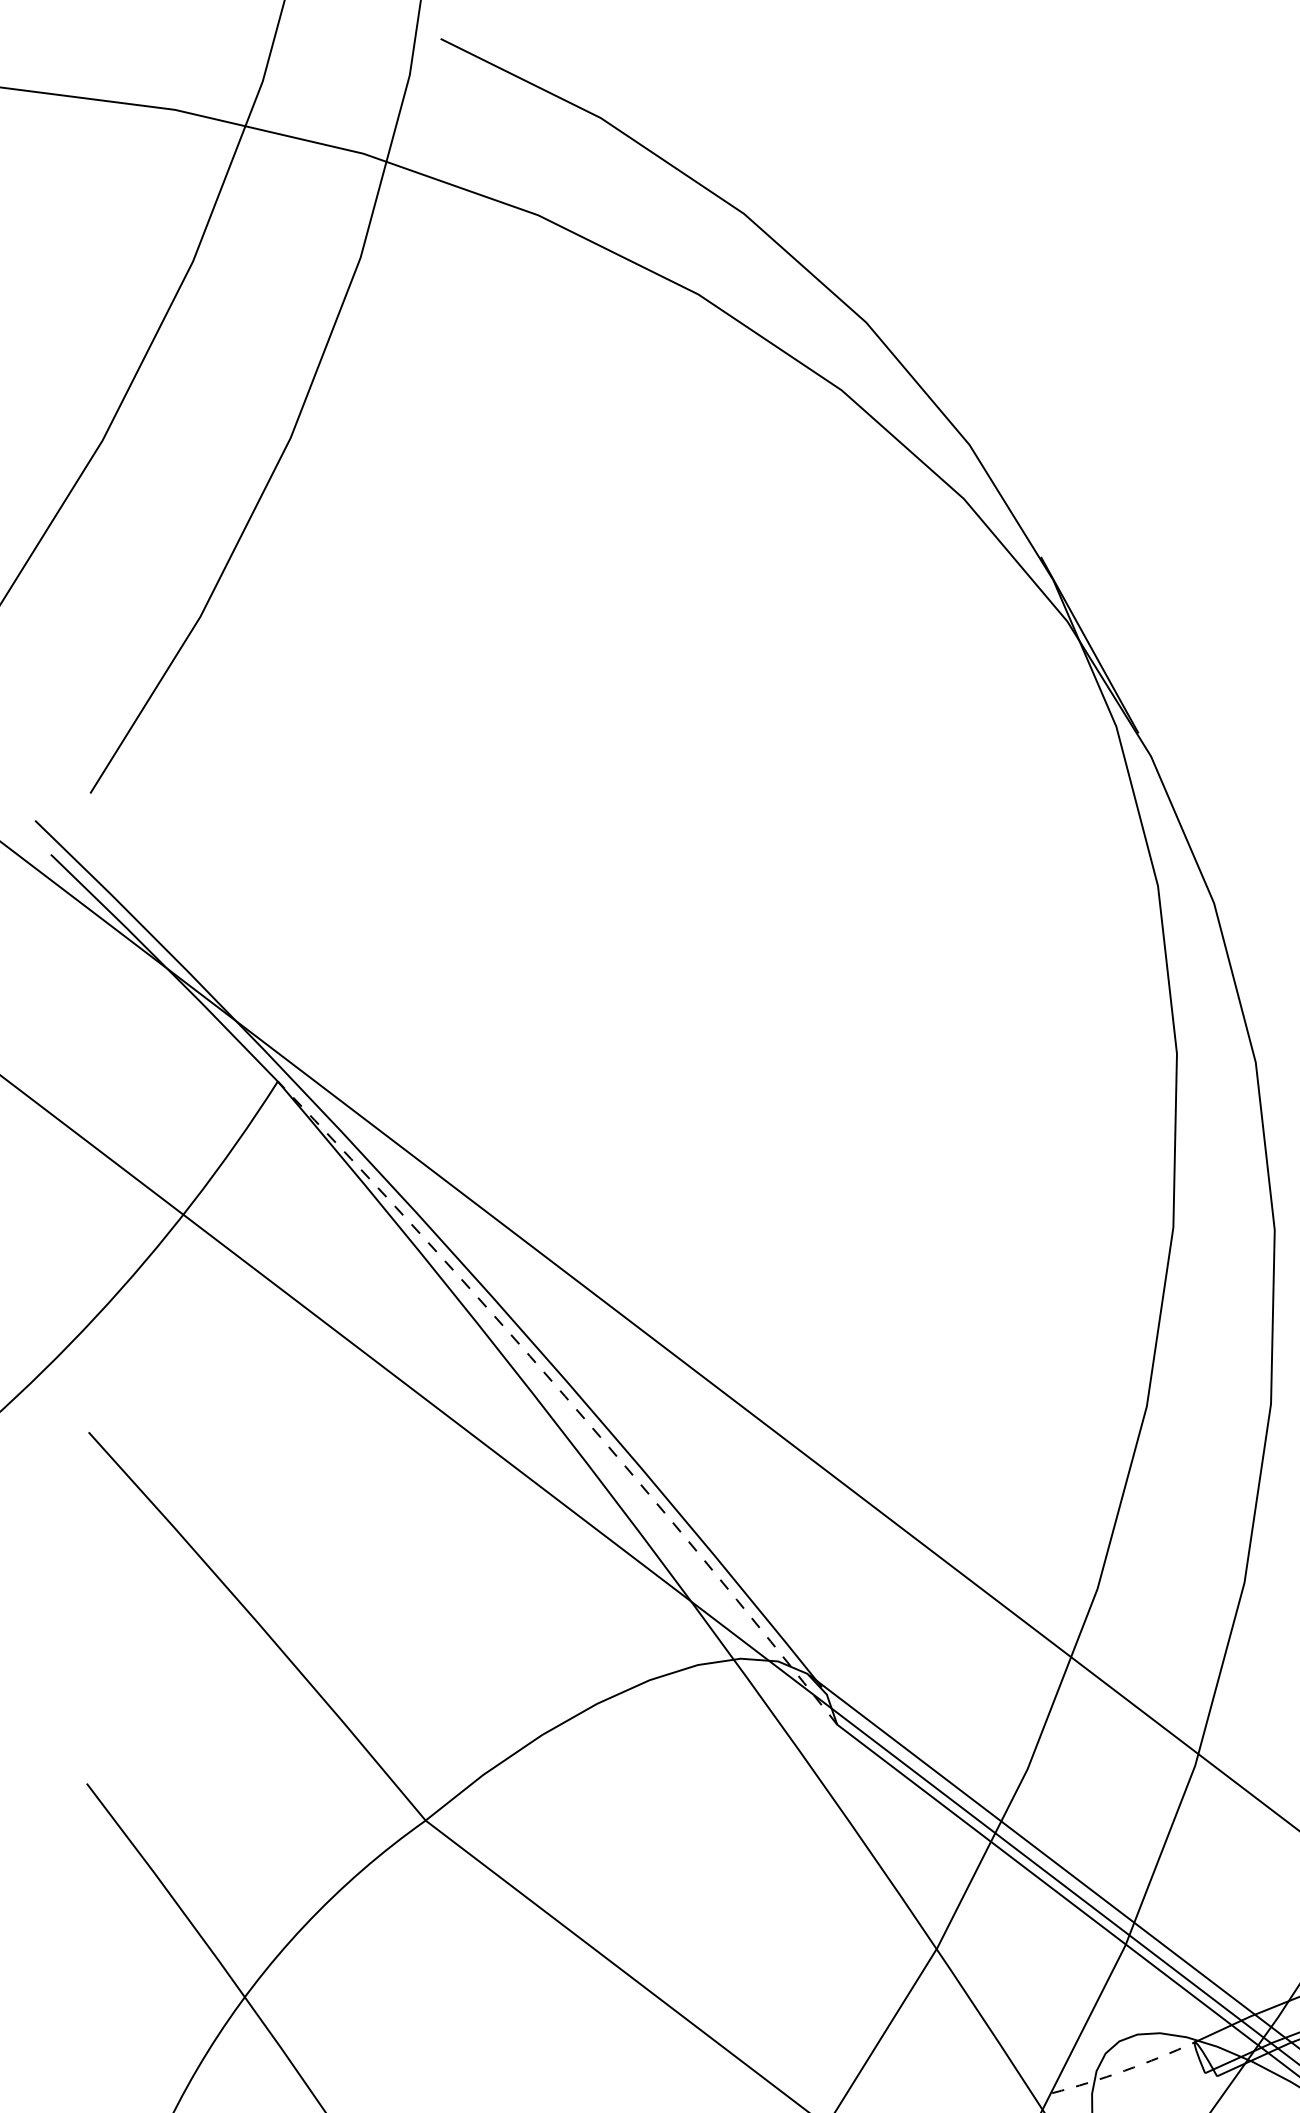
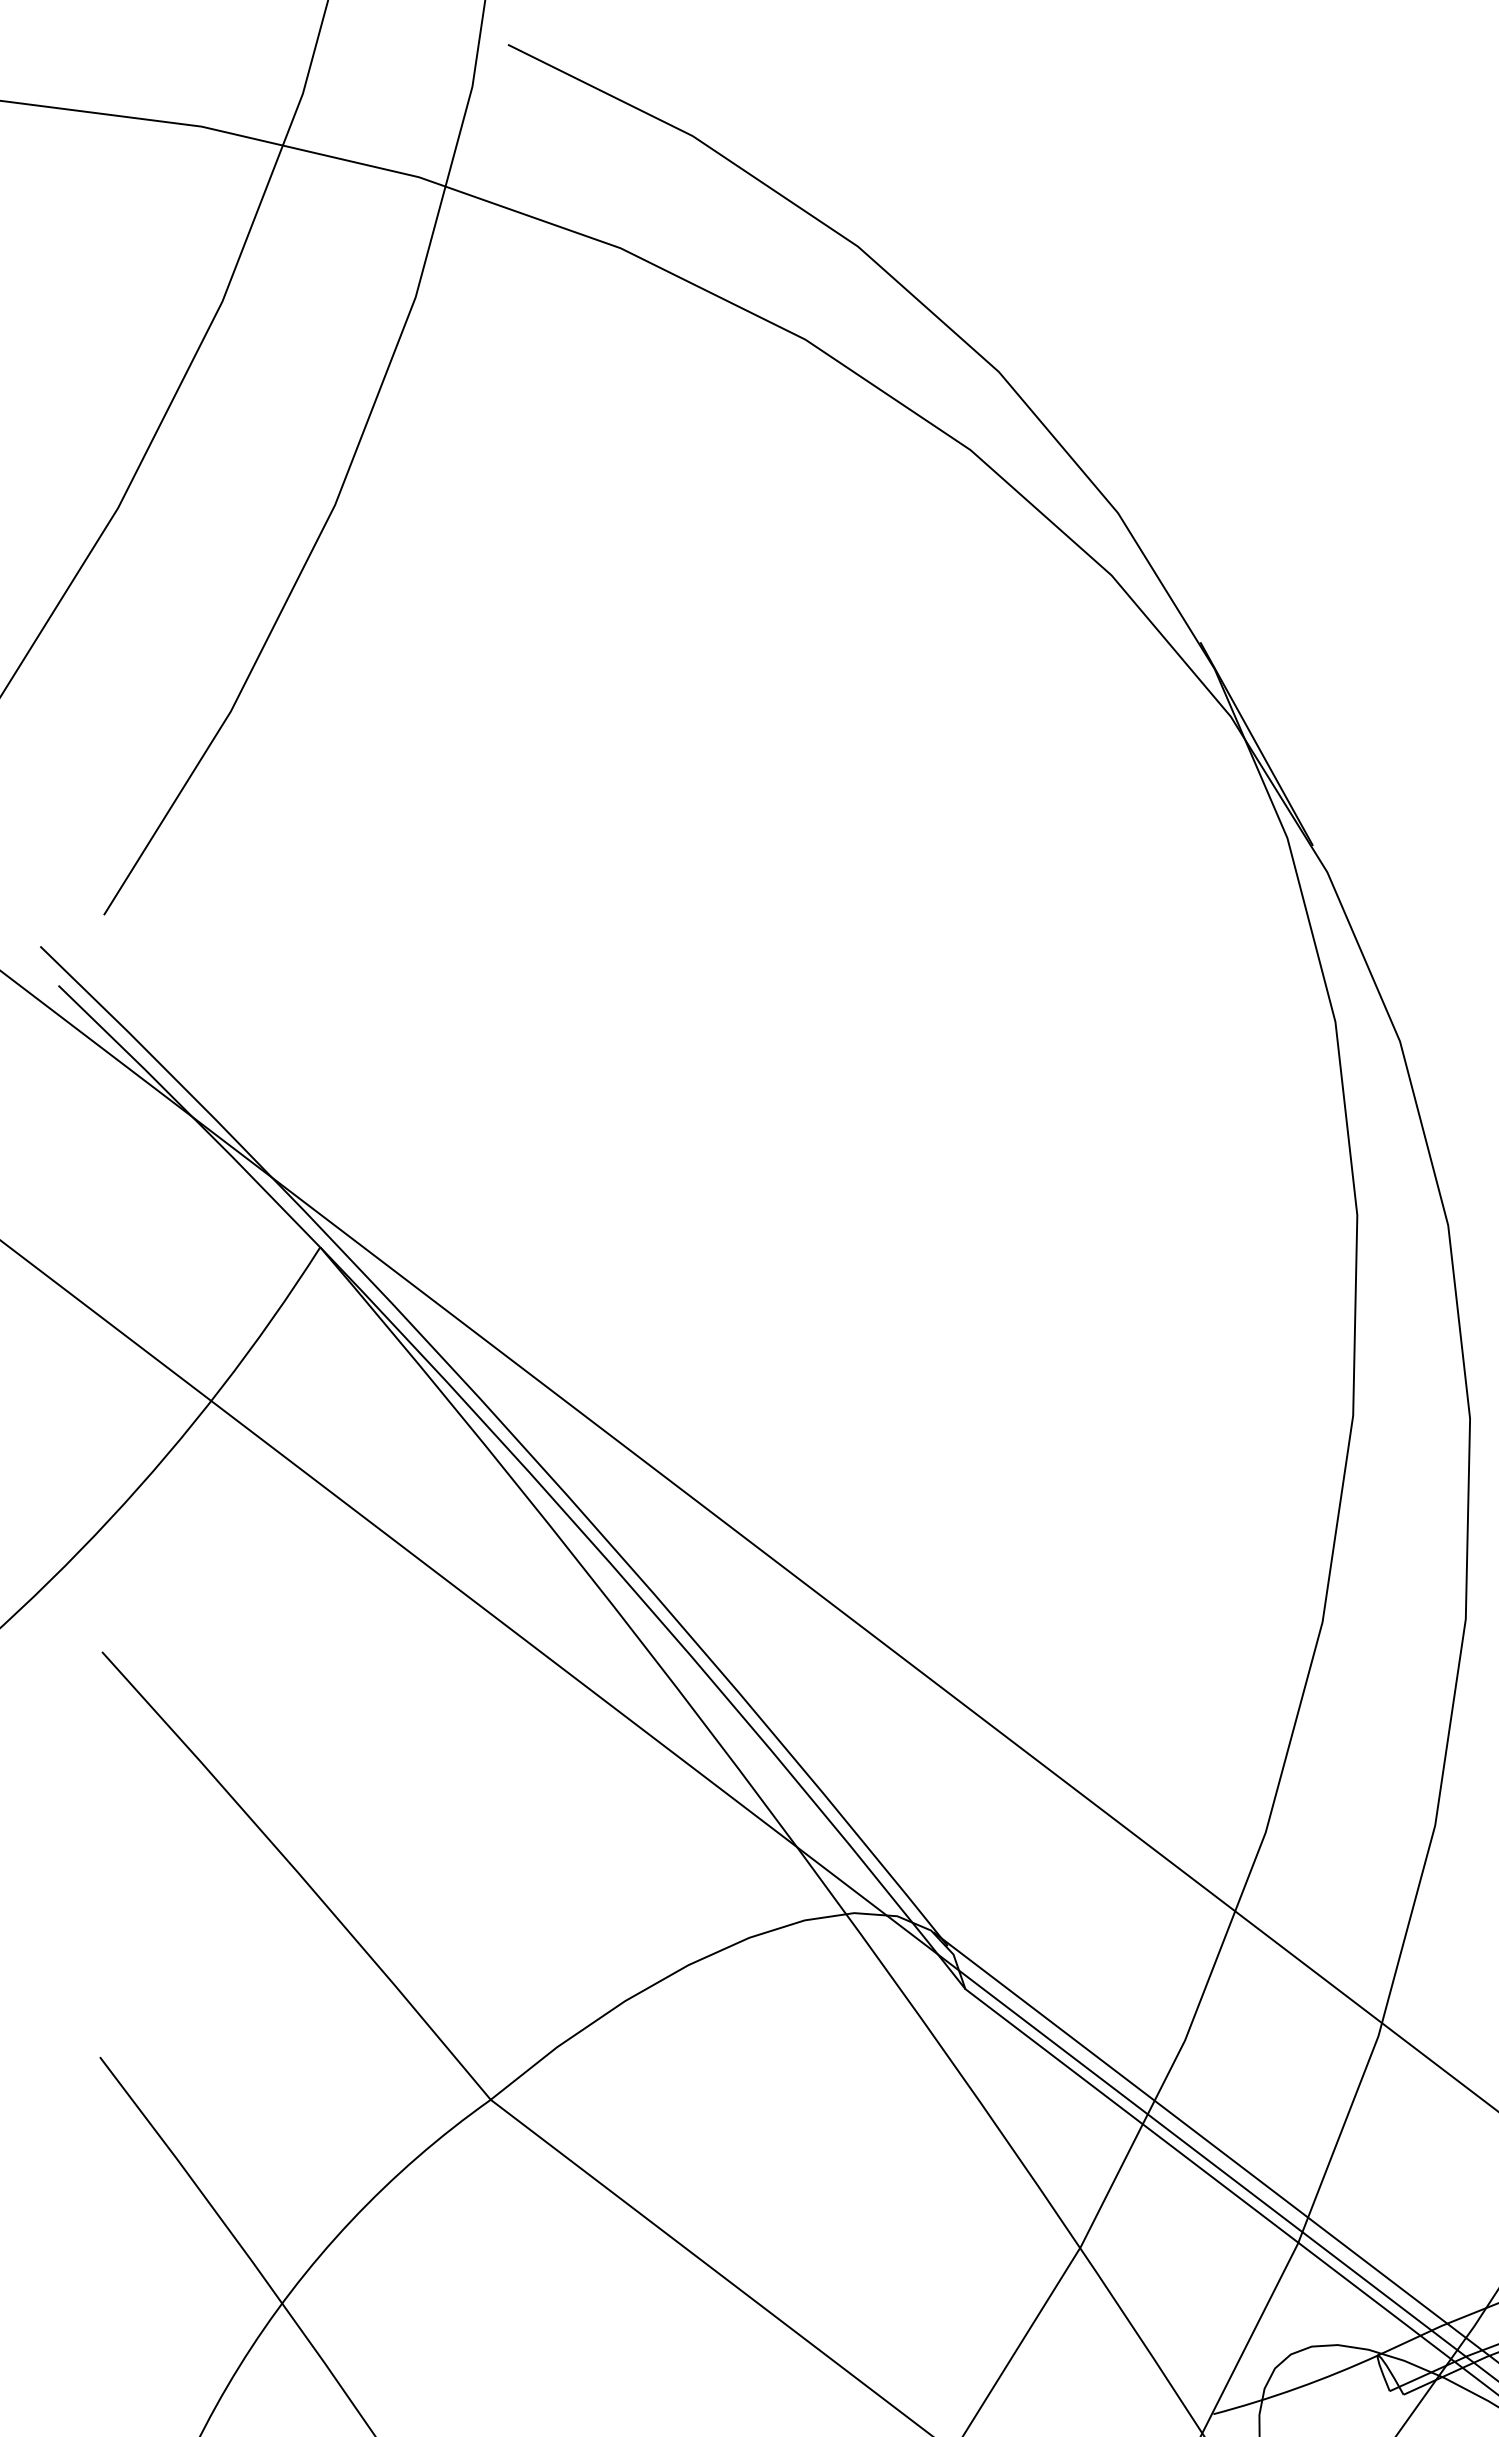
arc: (565, 1396) -> (651, 1610), dashed -> solid
arc: (1125, 2070) -> (1297, 2388), dashed -> solid

